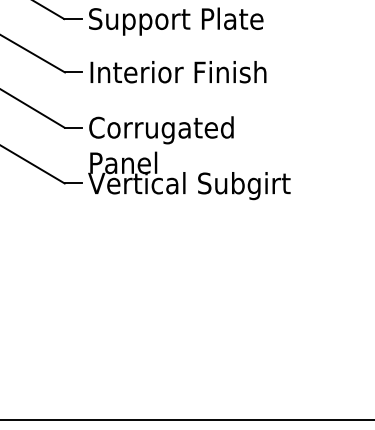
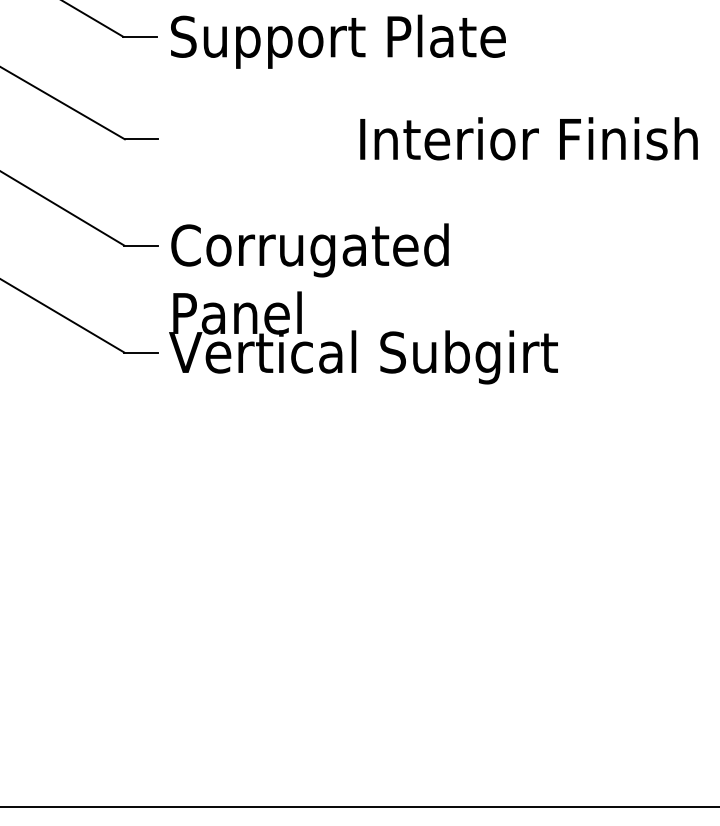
text: (178, 72) -> (528, 139), moved

